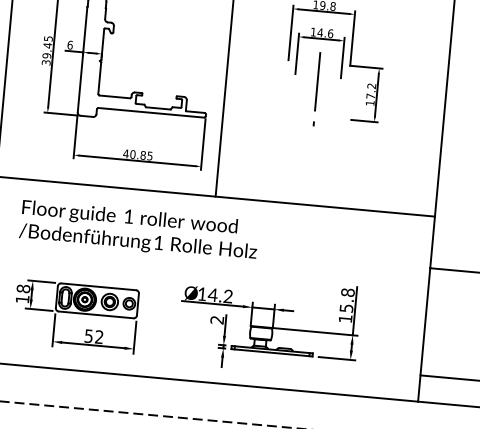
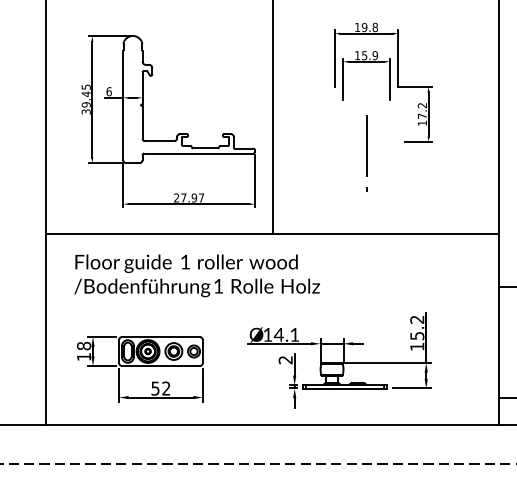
text: (325, 33) -> (369, 55), 14.6 -> 15.9
line: (317, 88) -> (366, 153), moved
text: (137, 154) -> (188, 197), 40.85 -> 27.97
text: (348, 292) -> (417, 319), 15.8 -> 15.2
text: (227, 296) -> (294, 334), 14.2 -> 14.1

